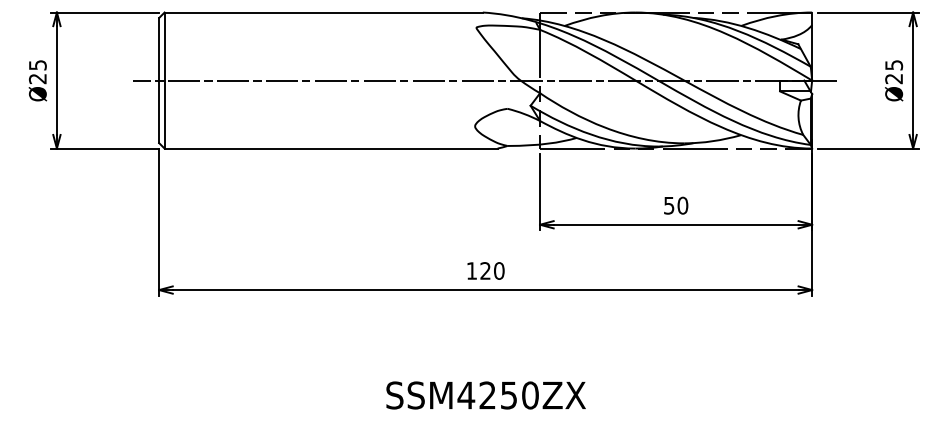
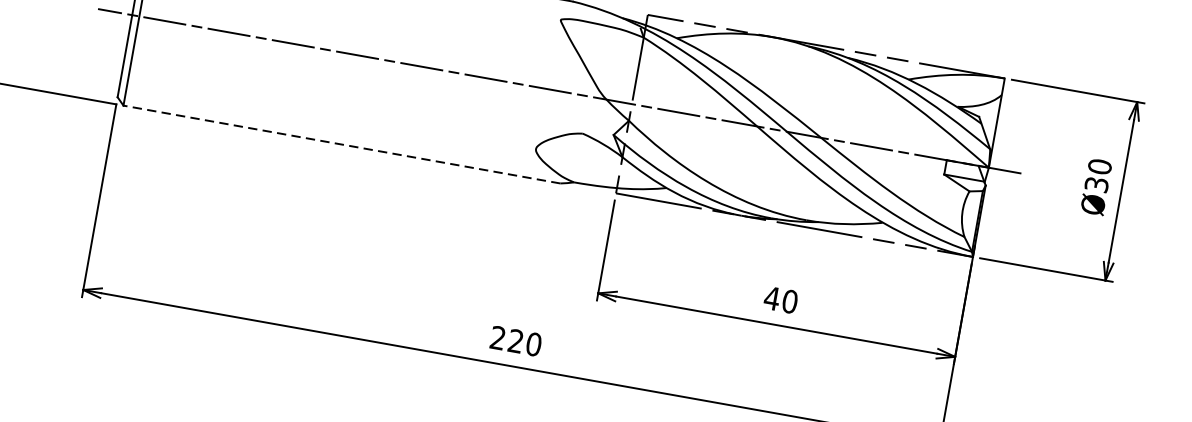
text: (894, 71) -> (1099, 175), Ø25 -> Ø30
line: (331, 148) -> (342, 144), solid -> dashed
text: (668, 205) -> (771, 298), 50 -> 40
text: (471, 270) -> (497, 337), 120 -> 220

